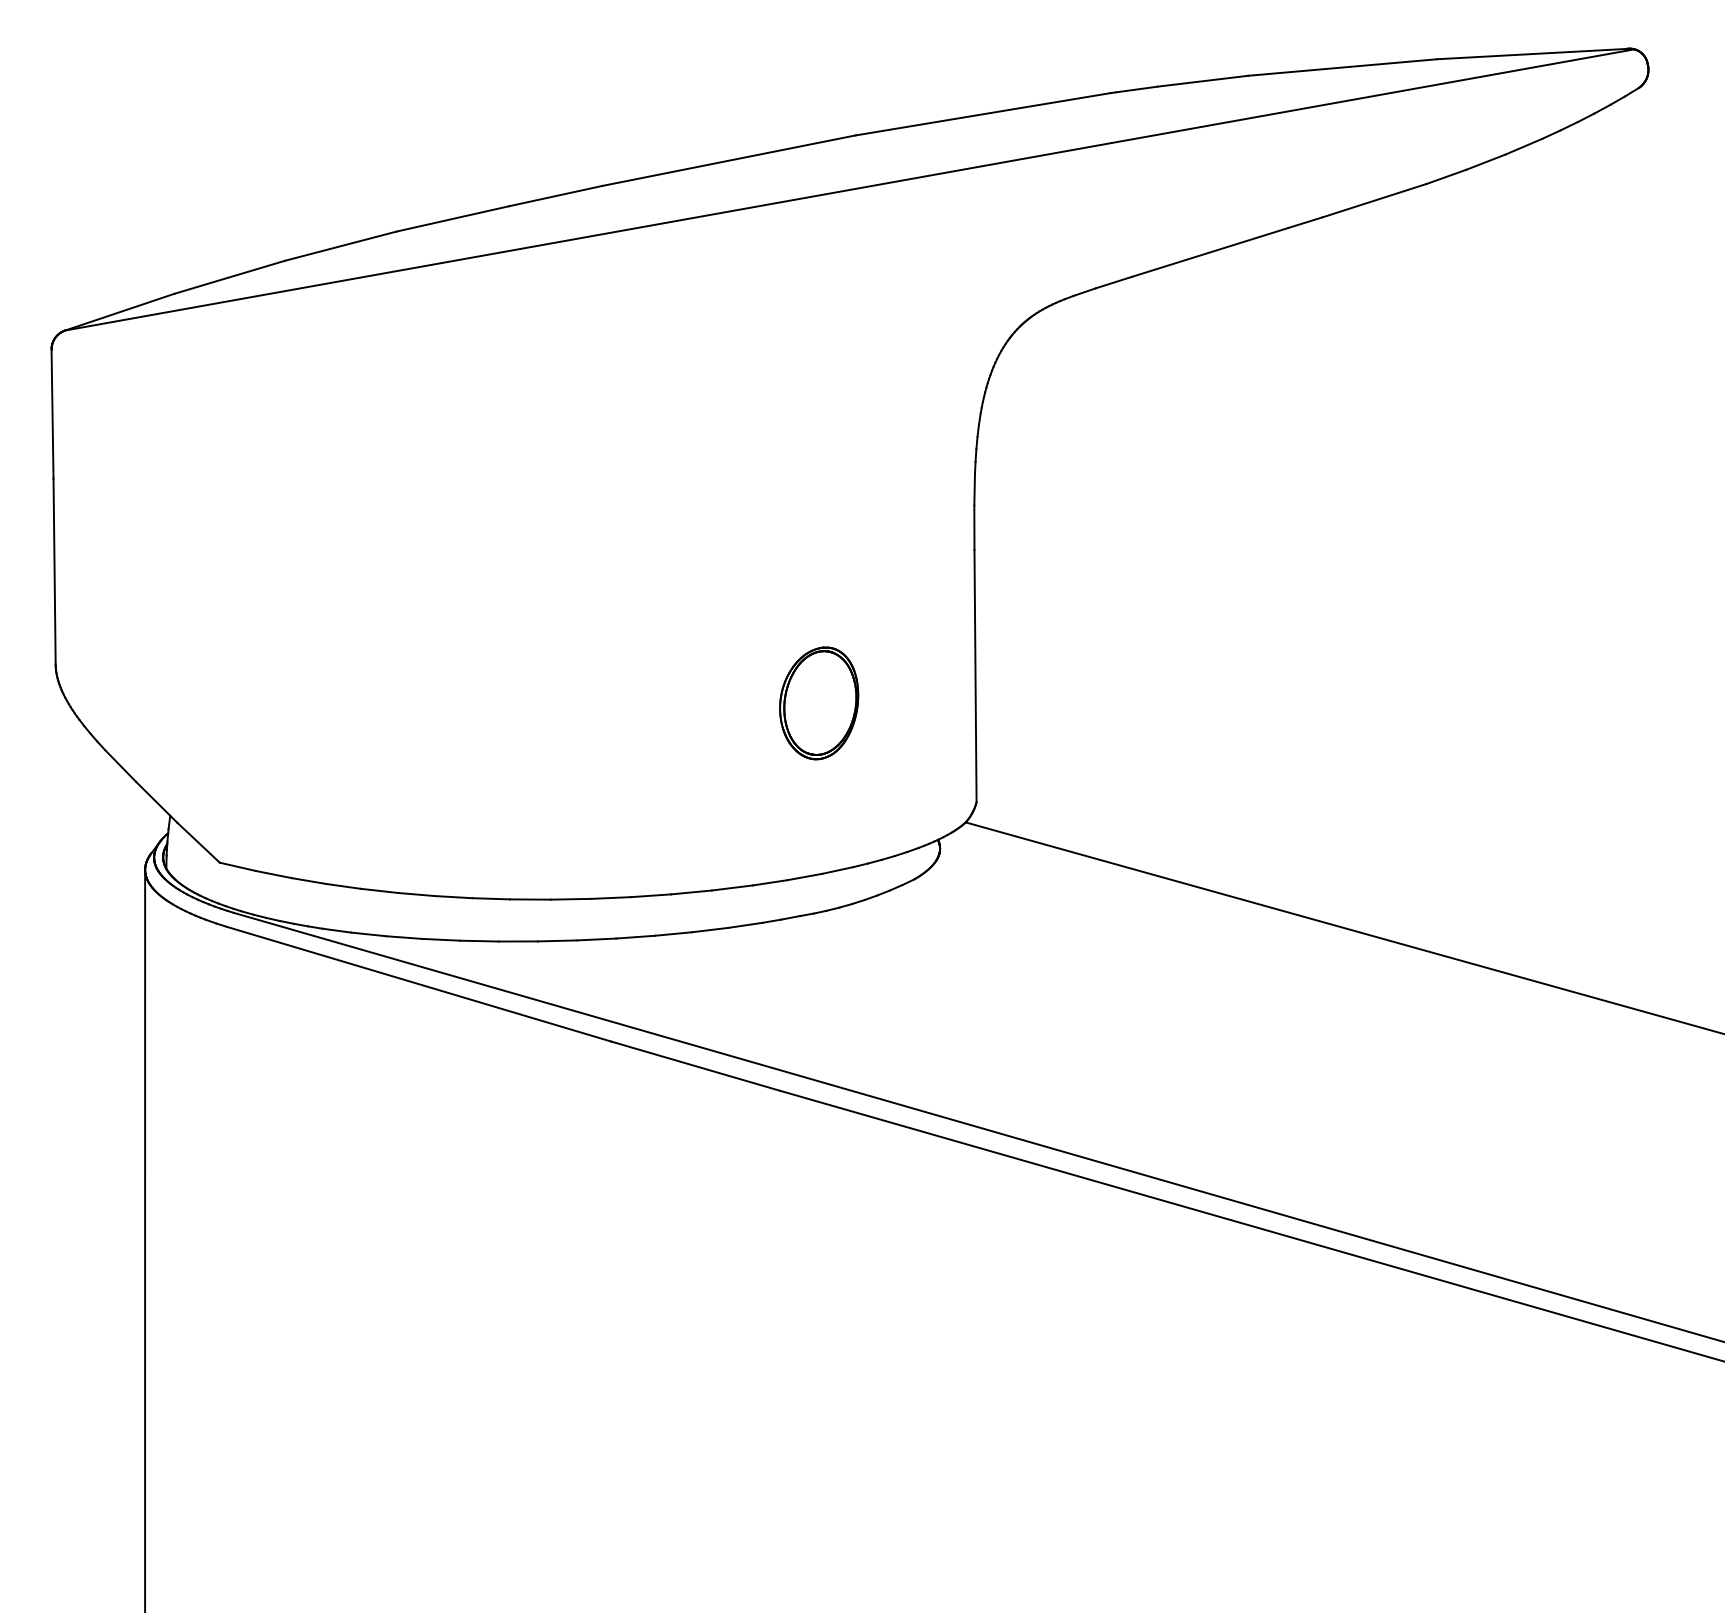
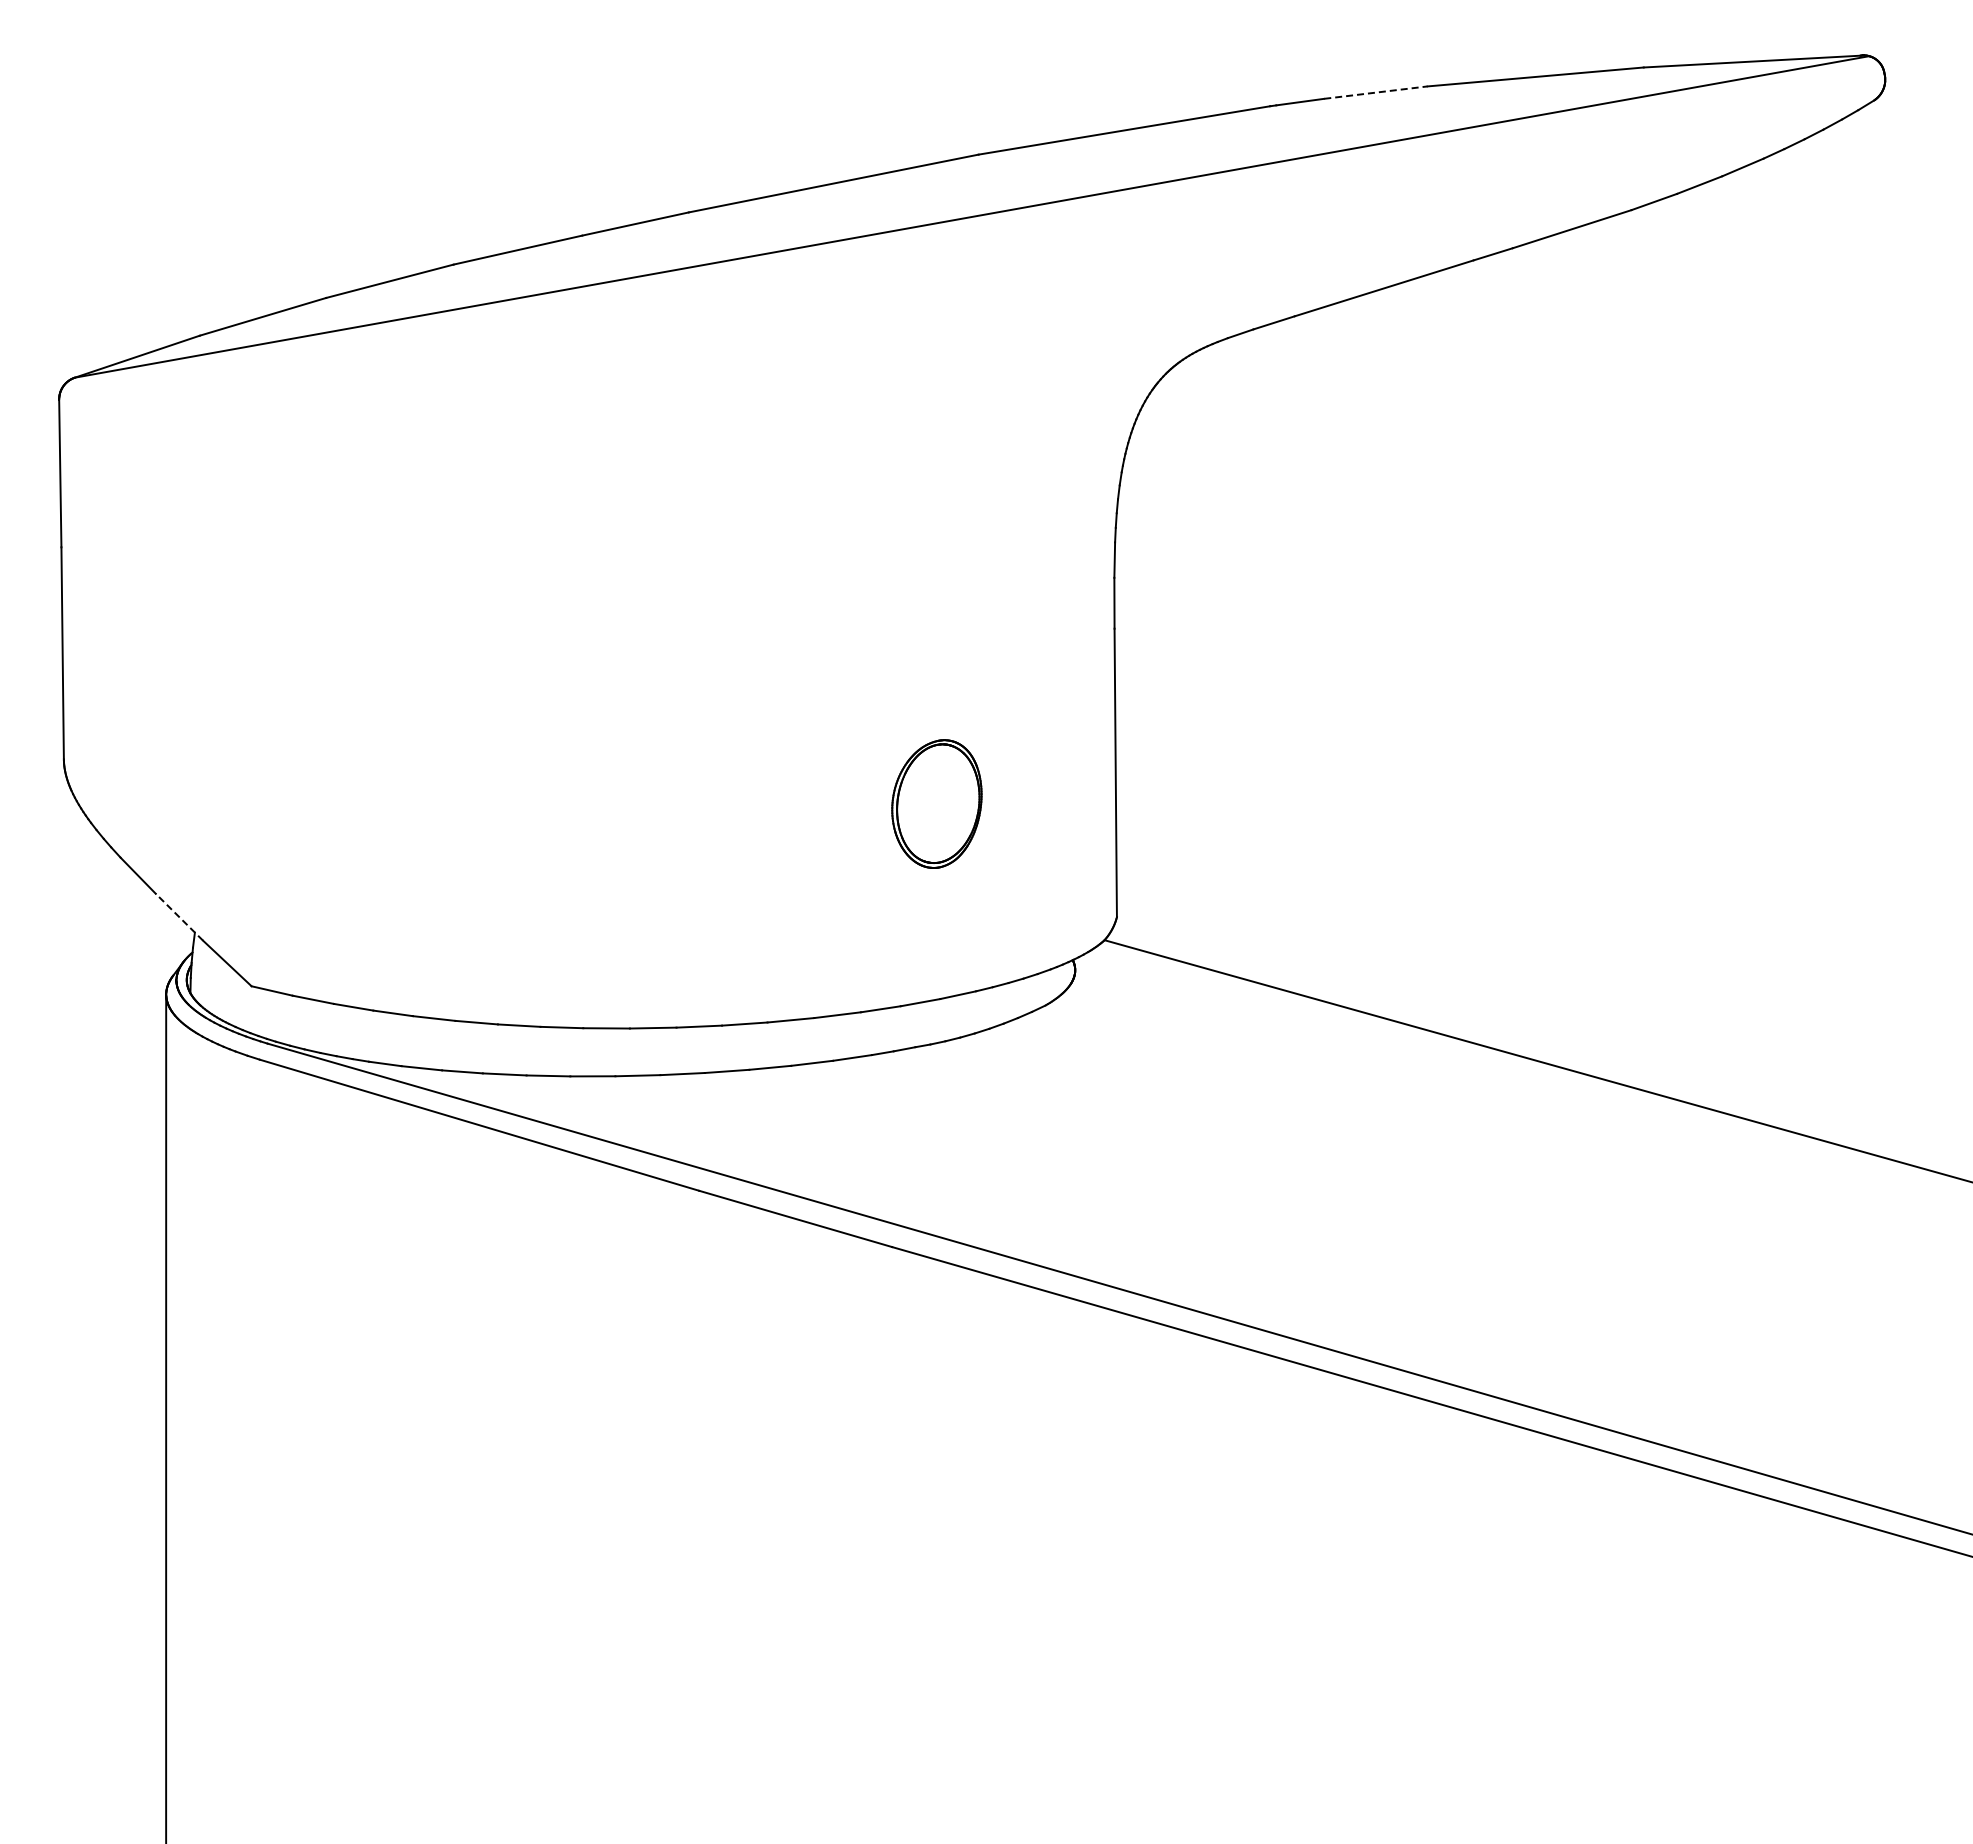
line: (1203, 81) -> (1376, 92), solid -> dashed
line: (156, 801) -> (179, 916), solid -> dashed

